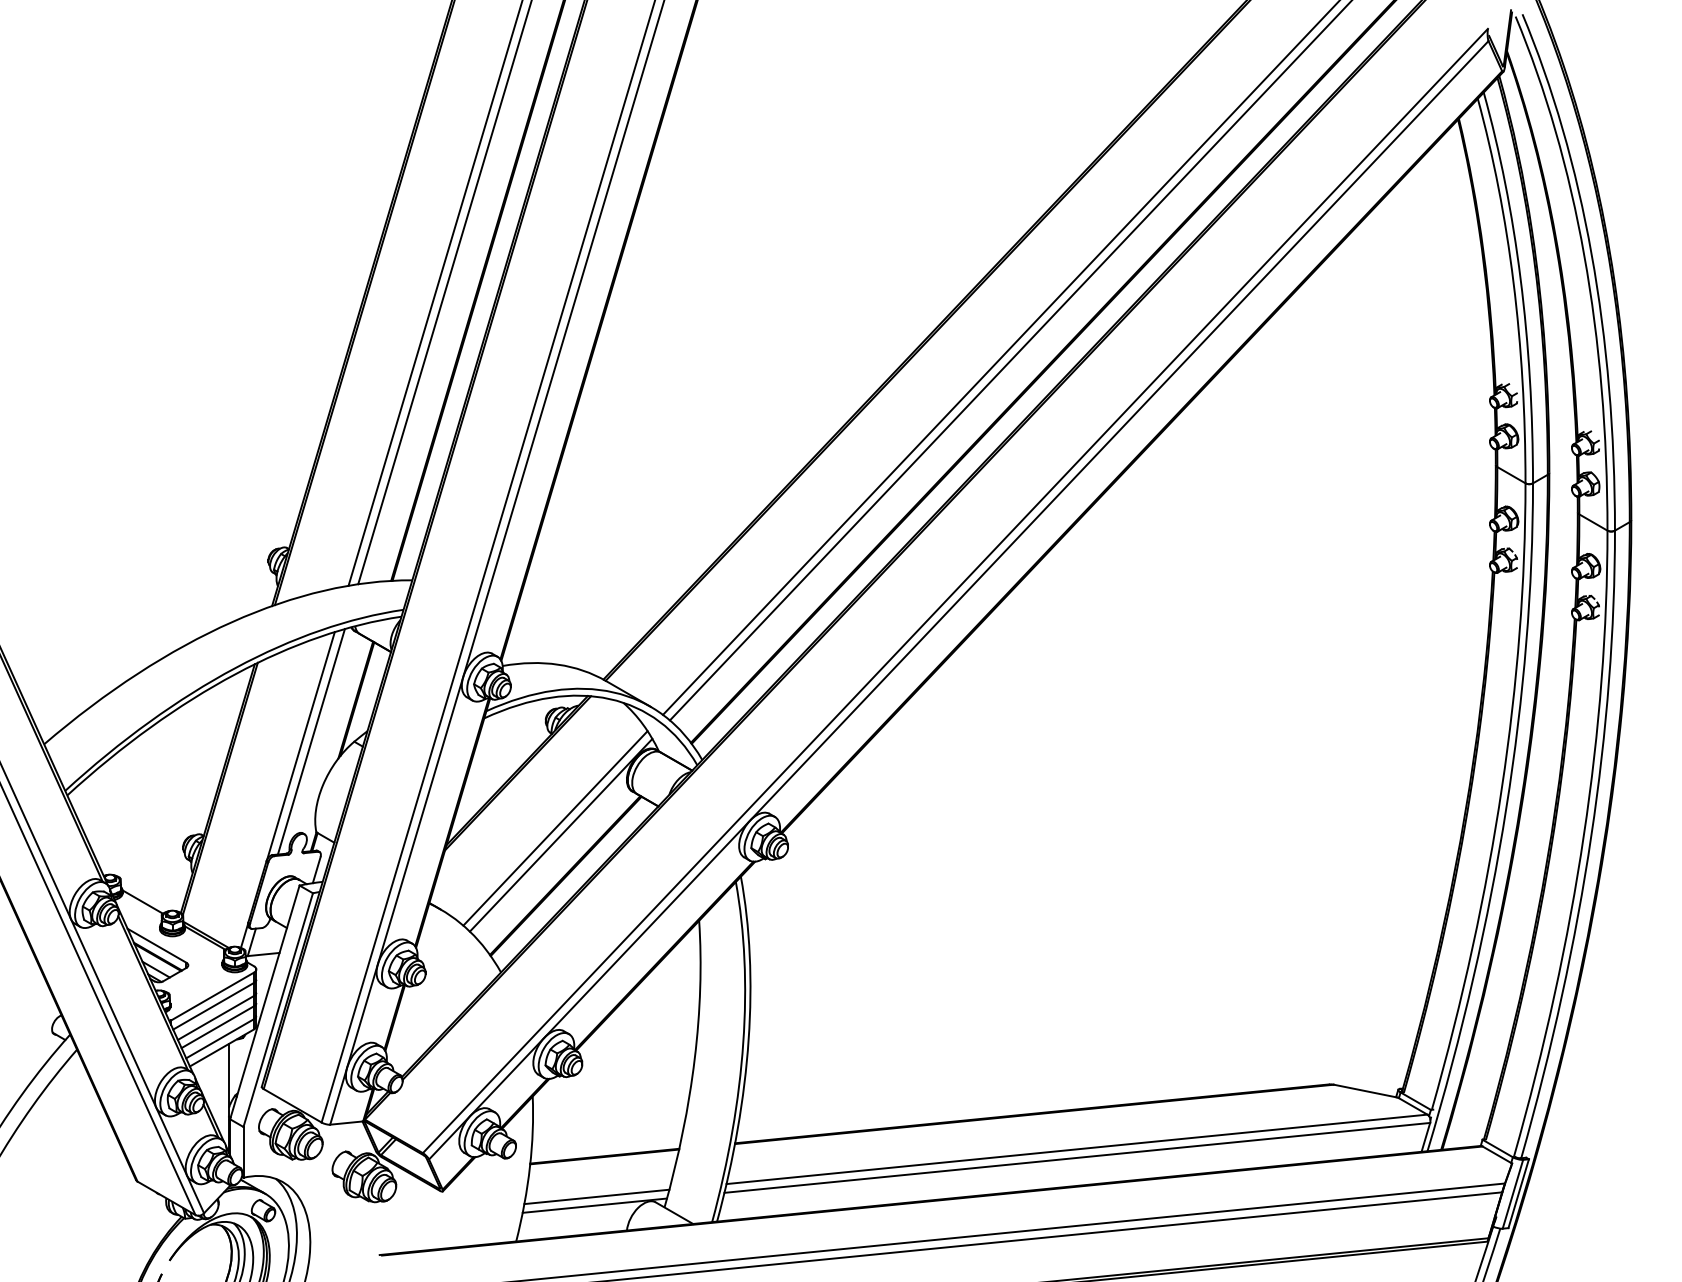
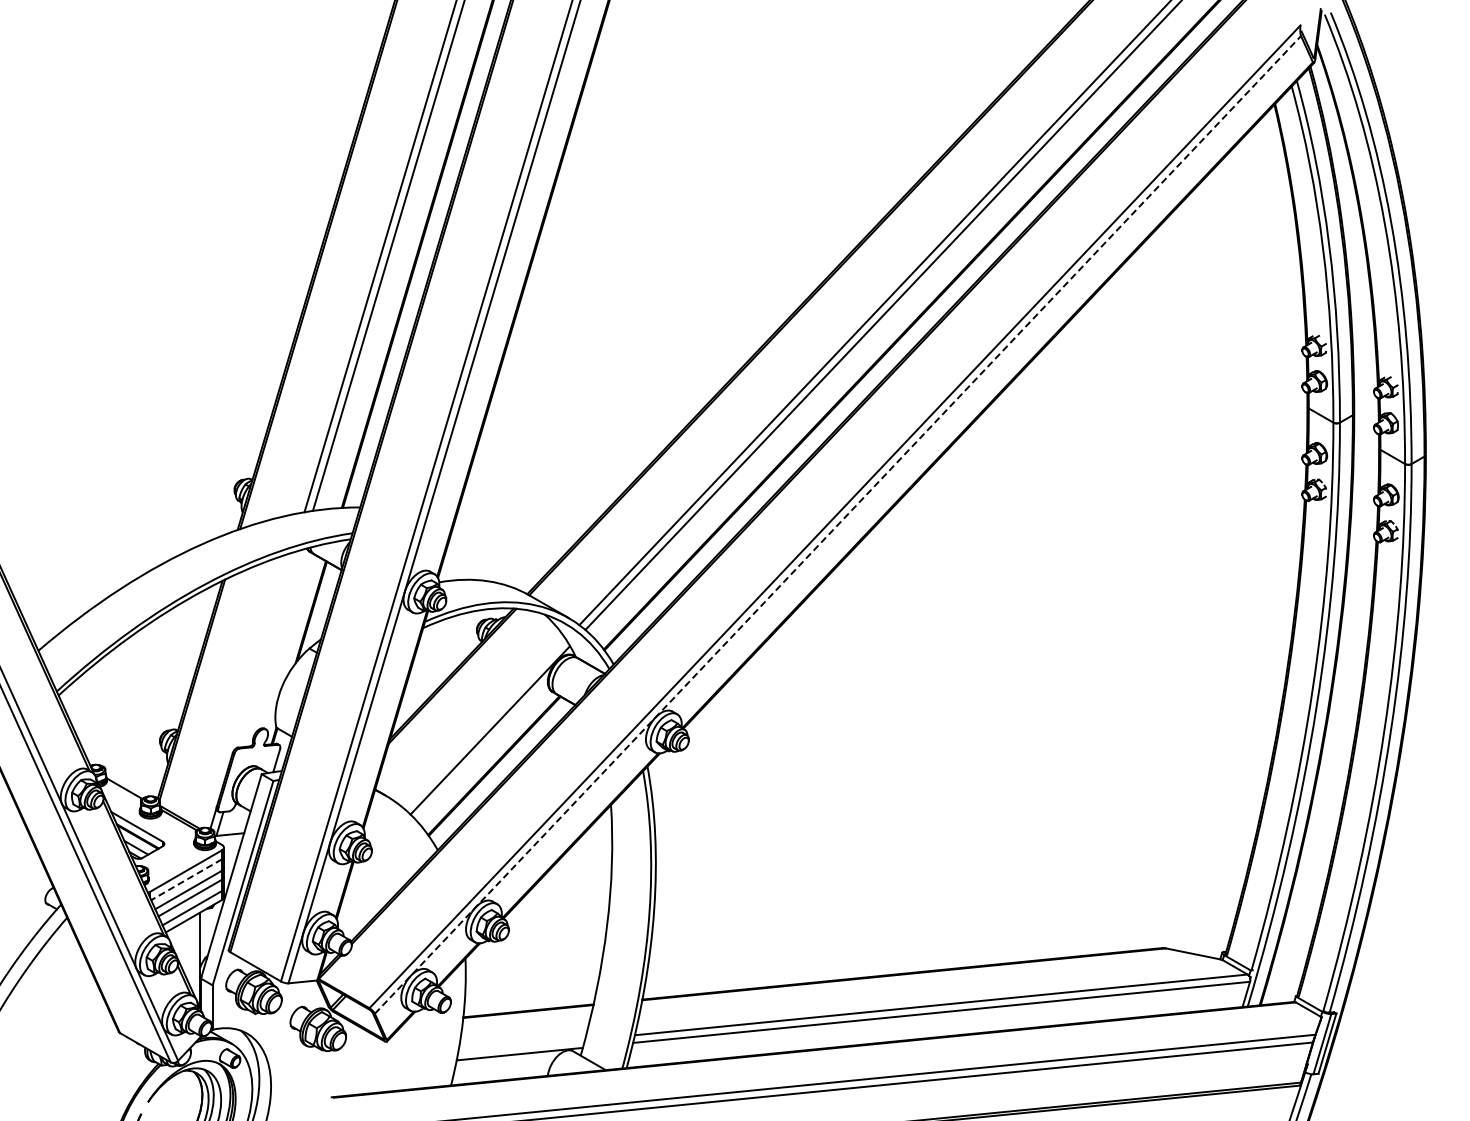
line: (959, 599) -> (838, 524), solid -> dashed
line: (310, 741) -> (271, 648), removed
line: (300, 745) -> (262, 651), removed
line: (554, 828) -> (484, 724), removed
line: (213, 1005) -> (186, 879), solid -> dashed
line: (596, 1196) -> (521, 1046), removed

